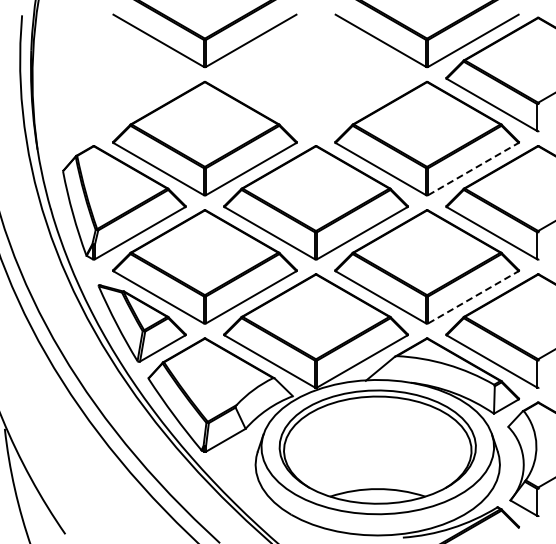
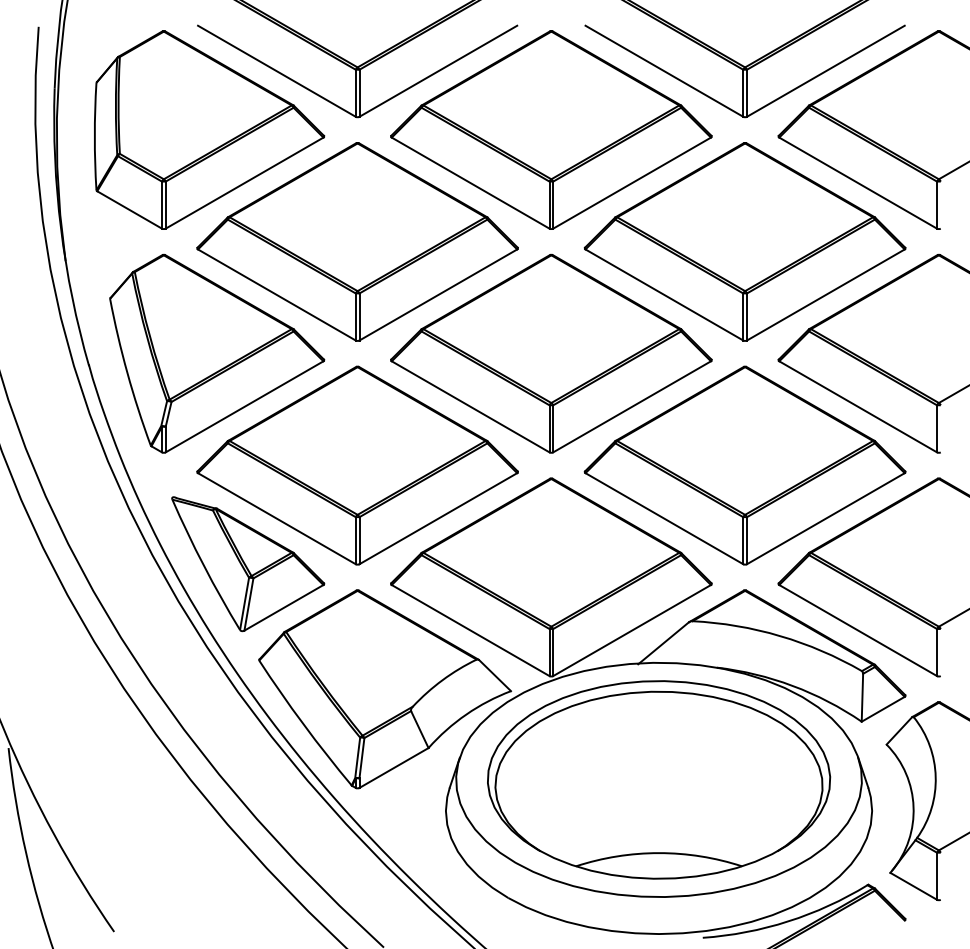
part: (119, 74) -> (208, 130), added
part: (315, 74) -> (550, 130), added
line: (473, 168) -> (825, 293), dashed -> solid
line: (473, 297) -> (825, 518), dashed -> solid

